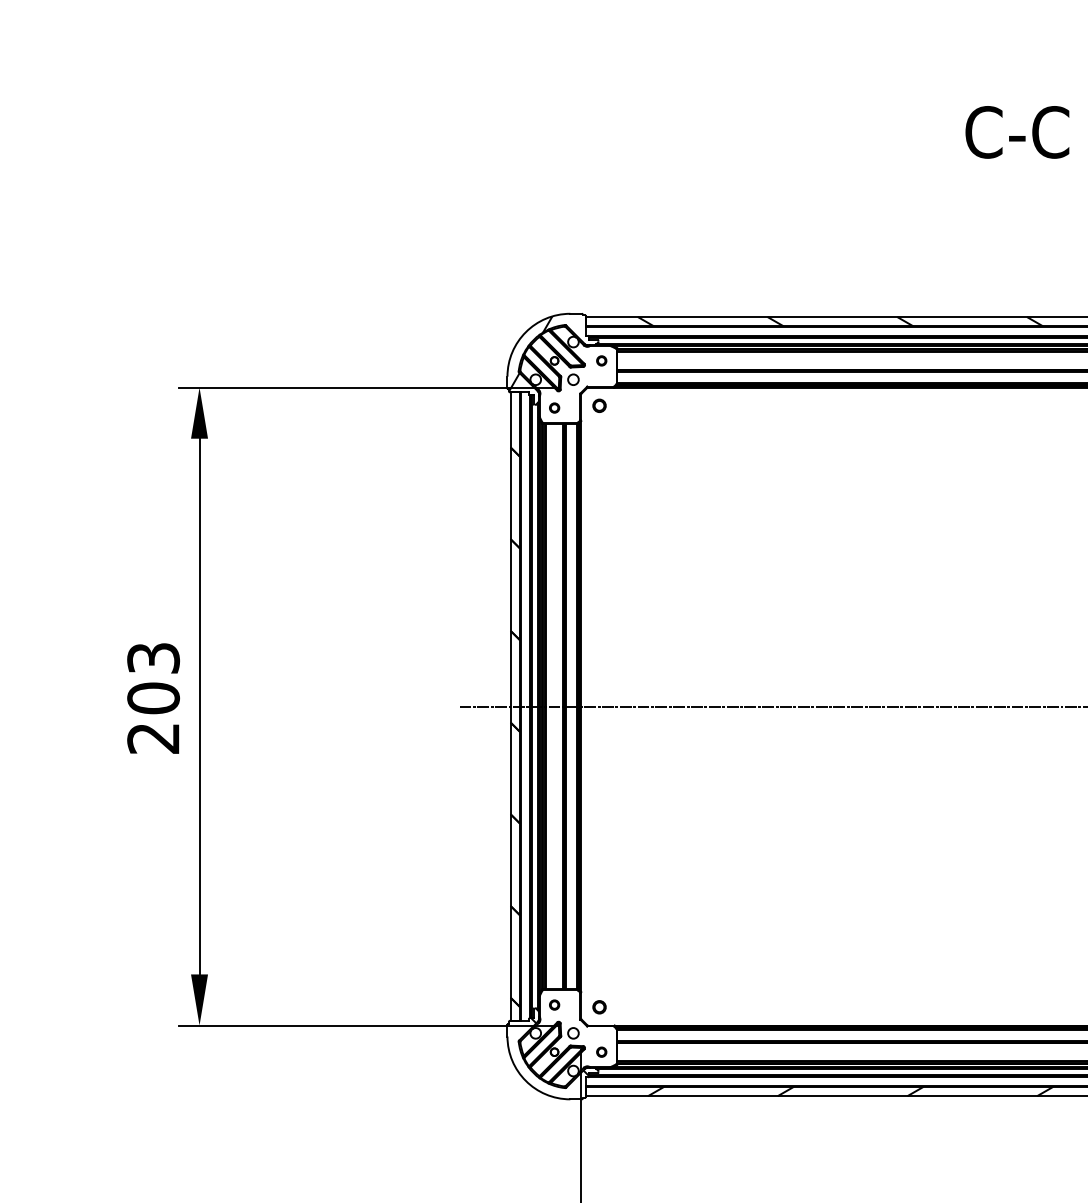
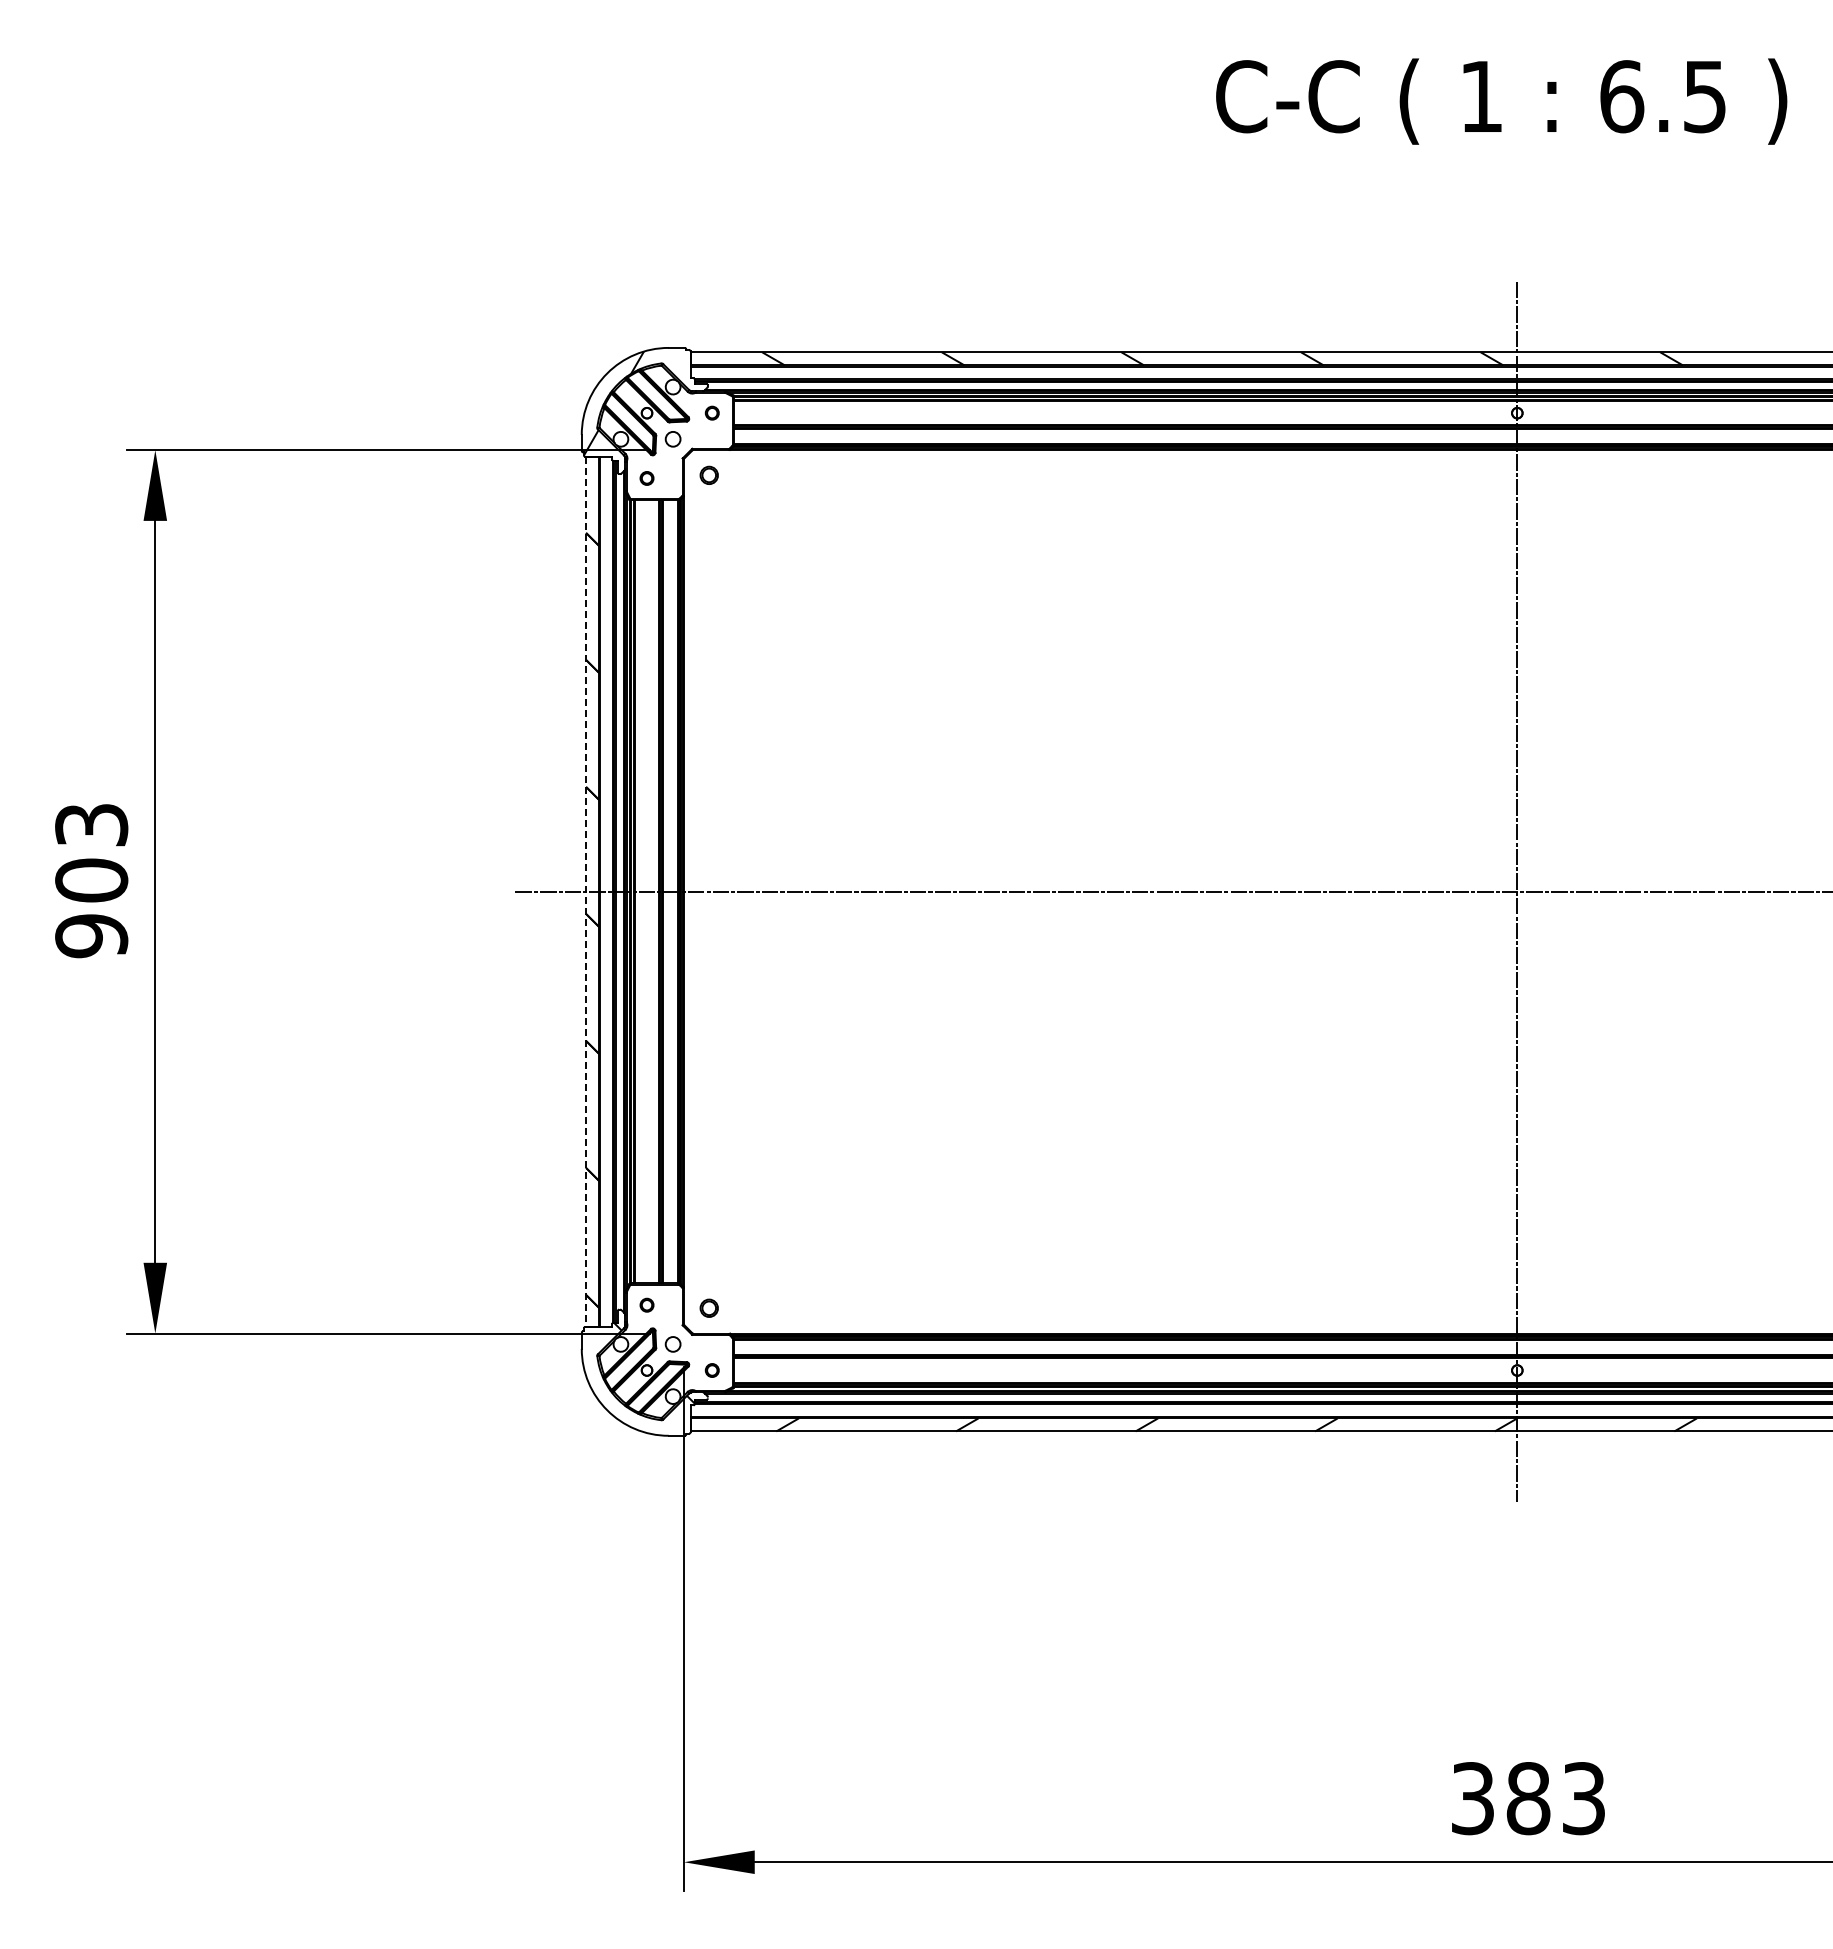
line: (510, 707) -> (586, 892), solid -> dashed
text: (153, 738) -> (91, 936), 203 -> 903

